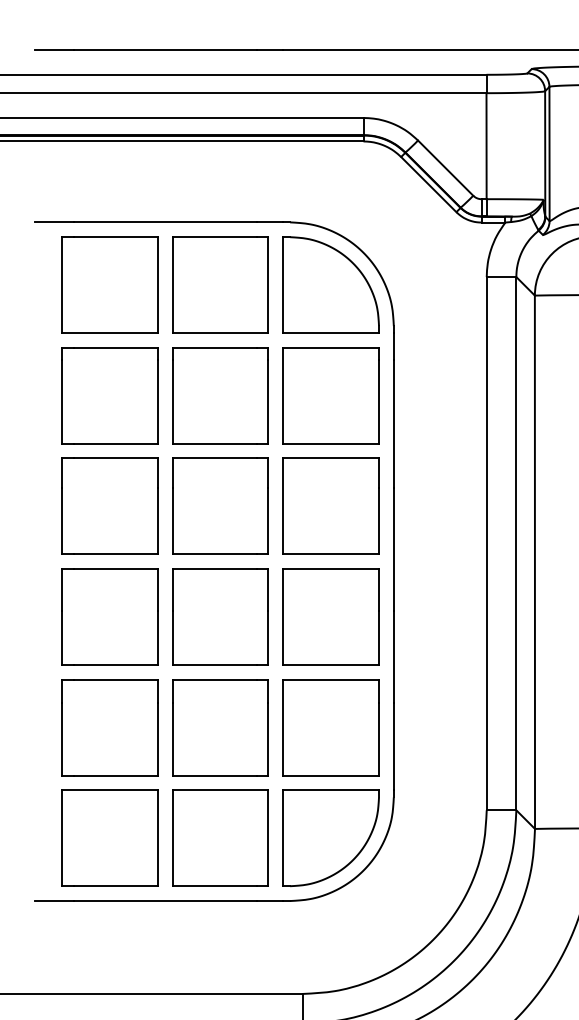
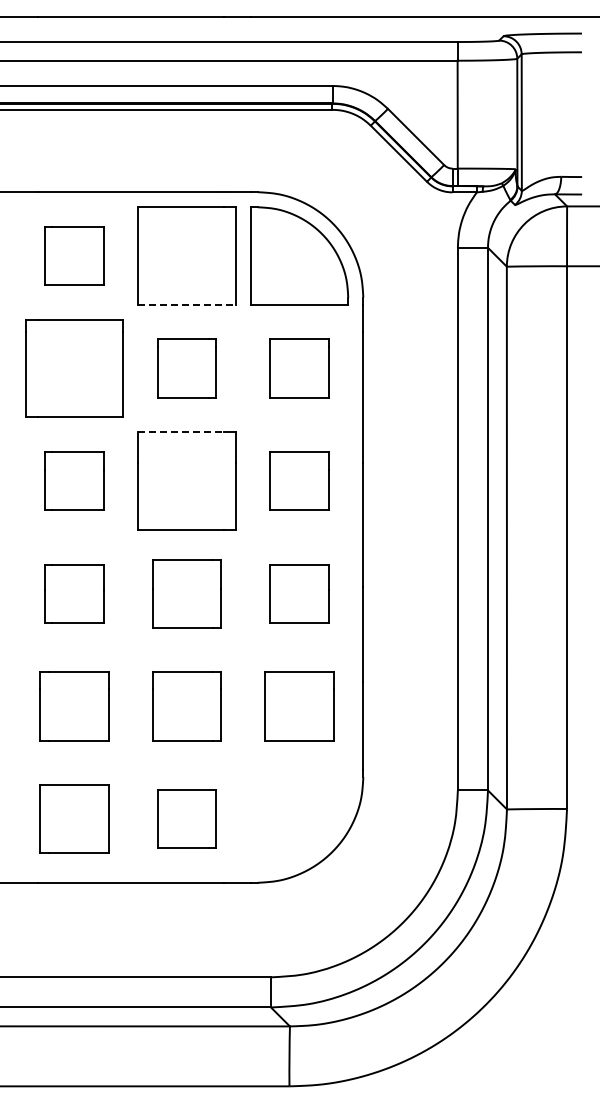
part: (110, 284) -> (74, 255), size x0.6
line: (220, 332) -> (186, 304), solid -> dashed
part: (220, 395) -> (186, 368), size x0.6
part: (331, 395) -> (299, 368), size x0.6
line: (214, 458) -> (180, 432), solid -> dashed
part: (110, 505) -> (74, 480), size x0.6
part: (331, 505) -> (299, 480), size x0.6
part: (110, 616) -> (74, 593), size x0.6
part: (220, 616) -> (186, 593), size x0.7
part: (331, 616) -> (299, 593), size x0.6
part: (110, 727) -> (74, 706), size x0.7
part: (220, 727) -> (186, 706), size x0.7
part: (331, 727) -> (299, 706), size x0.7
part: (110, 837) -> (74, 818), size x0.7
part: (220, 837) -> (186, 818), size x0.6
part: (331, 837) -> (299, 818), removed

